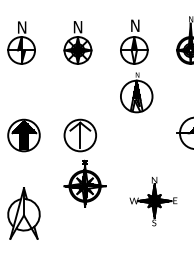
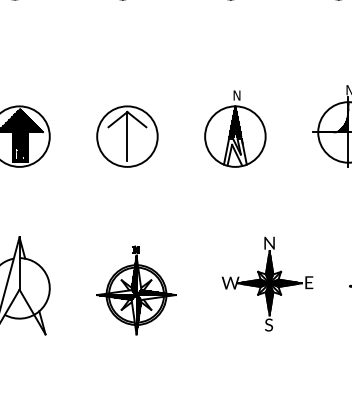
part: (136, 92) -> (234, 128), moved
part: (84, 183) -> (135, 289), moved
part: (153, 201) -> (267, 284), moved

